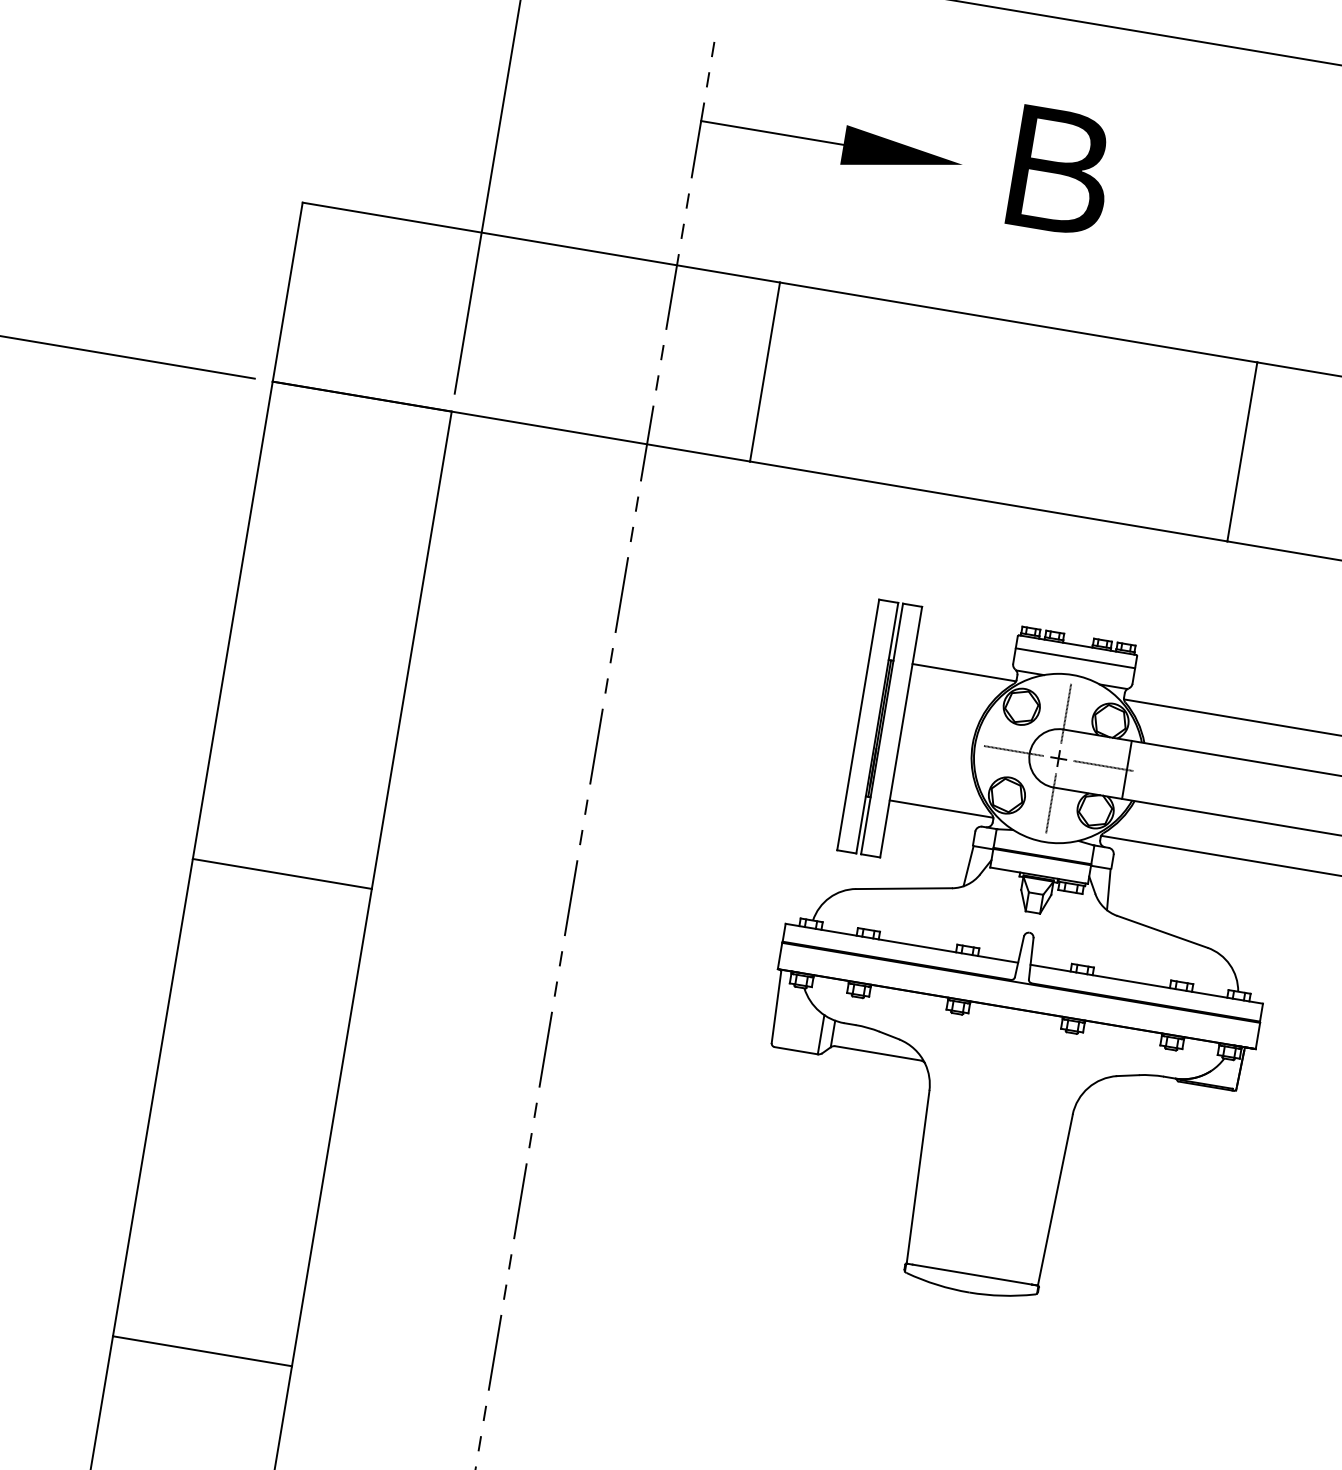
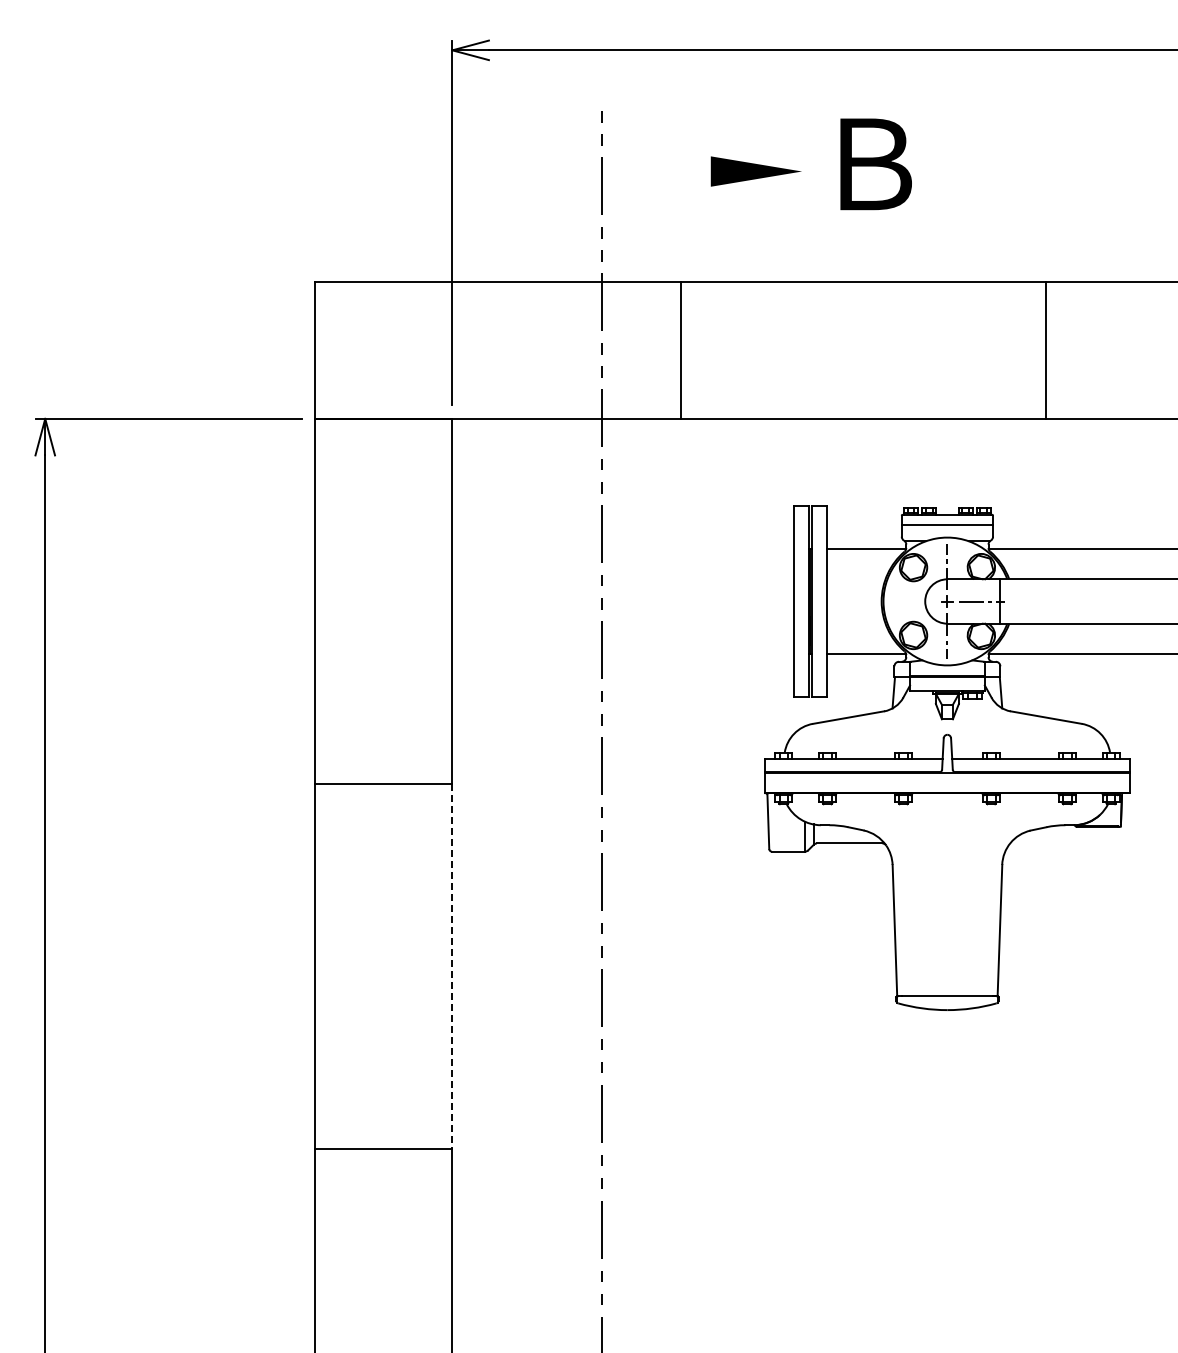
line: (771, 132) -> (655, 171), removed
line: (1014, 751) -> (913, 601), removed
line: (332, 1127) -> (452, 966), solid -> dashed

